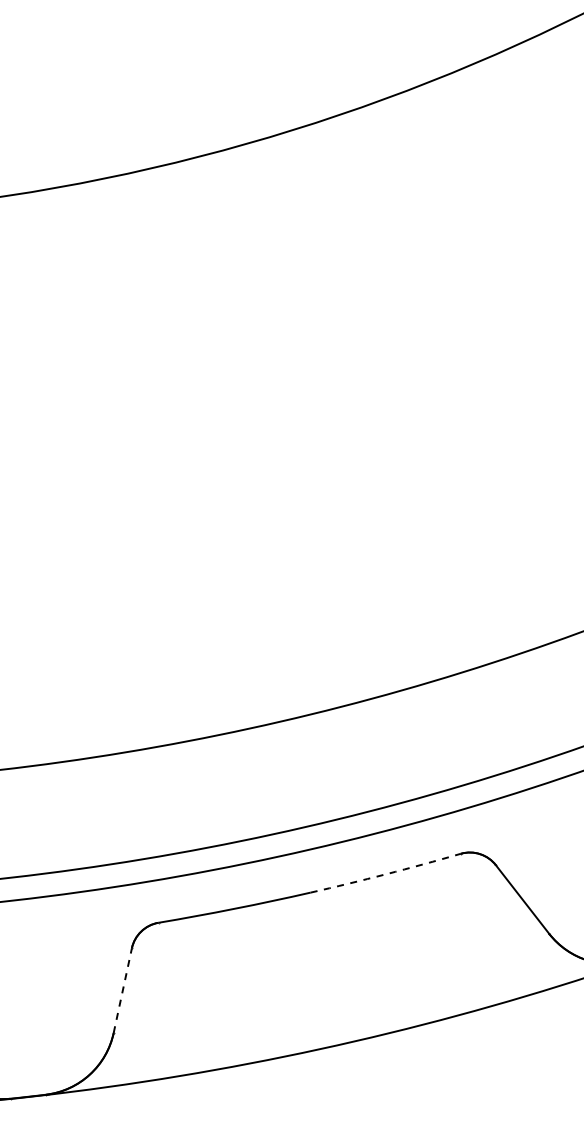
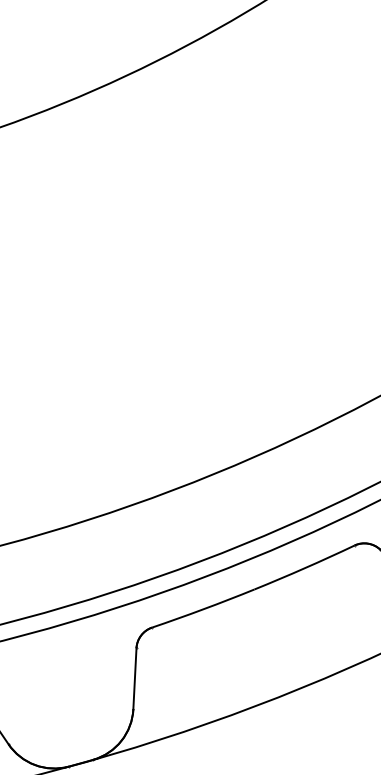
arc: (386, 874) -> (305, 568), dashed -> solid
line: (122, 990) -> (134, 678), dashed -> solid

